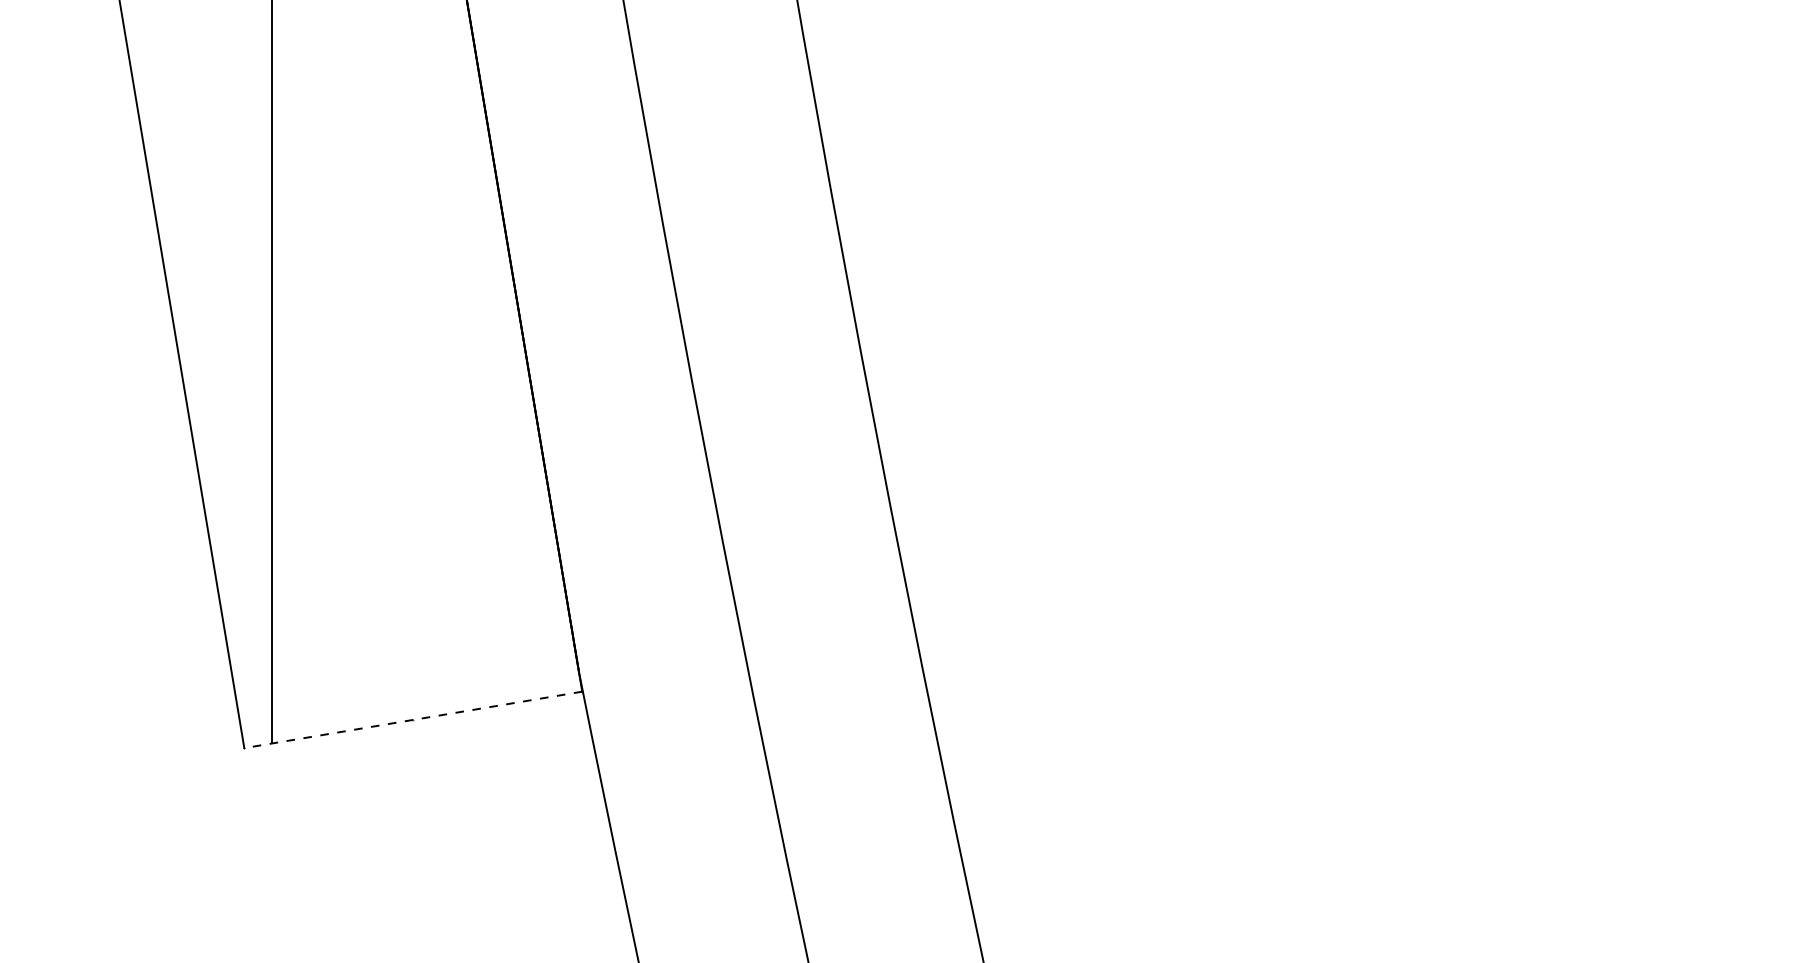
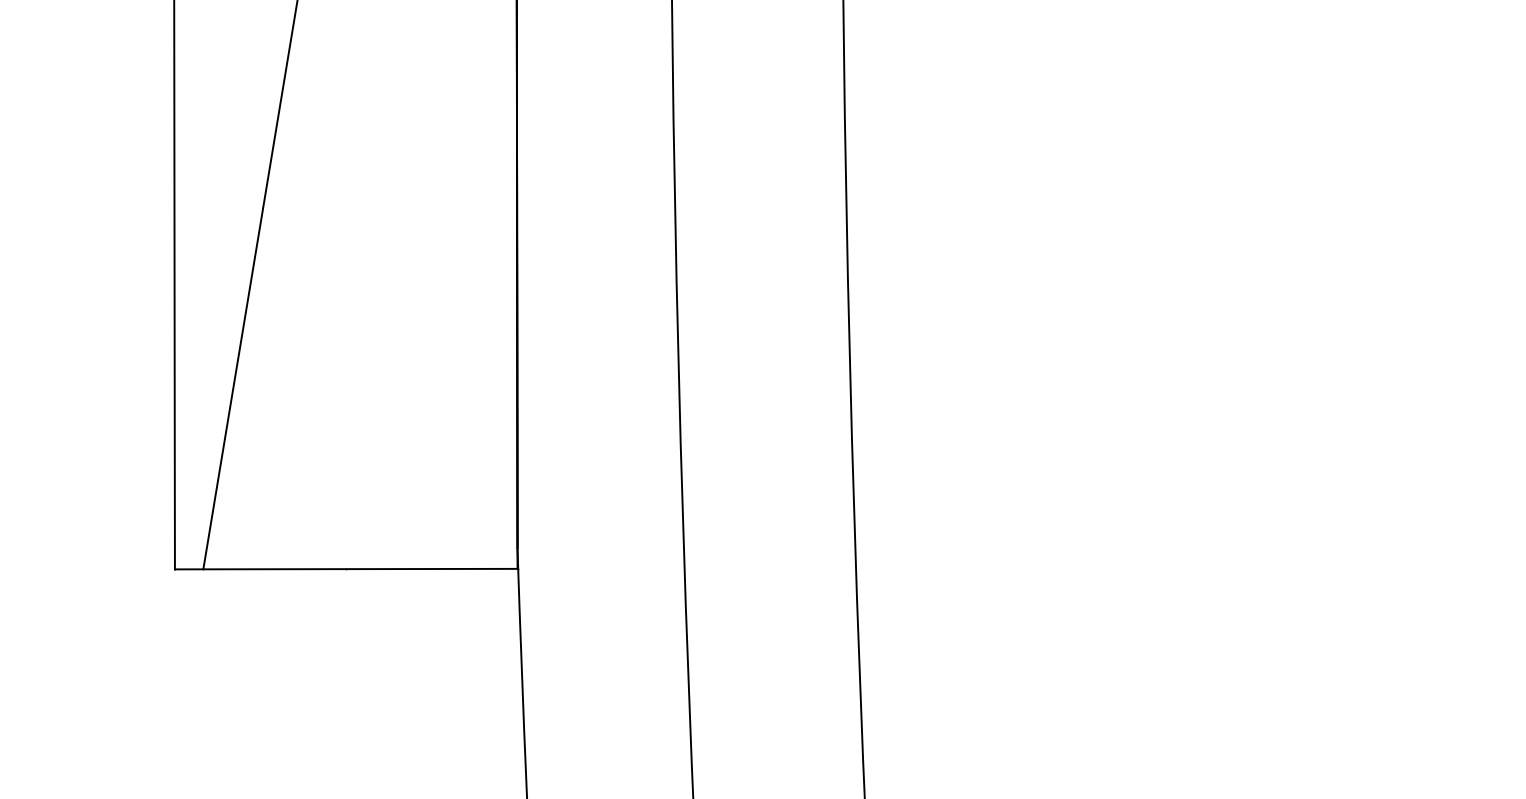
line: (412, 719) -> (345, 568), dashed -> solid

